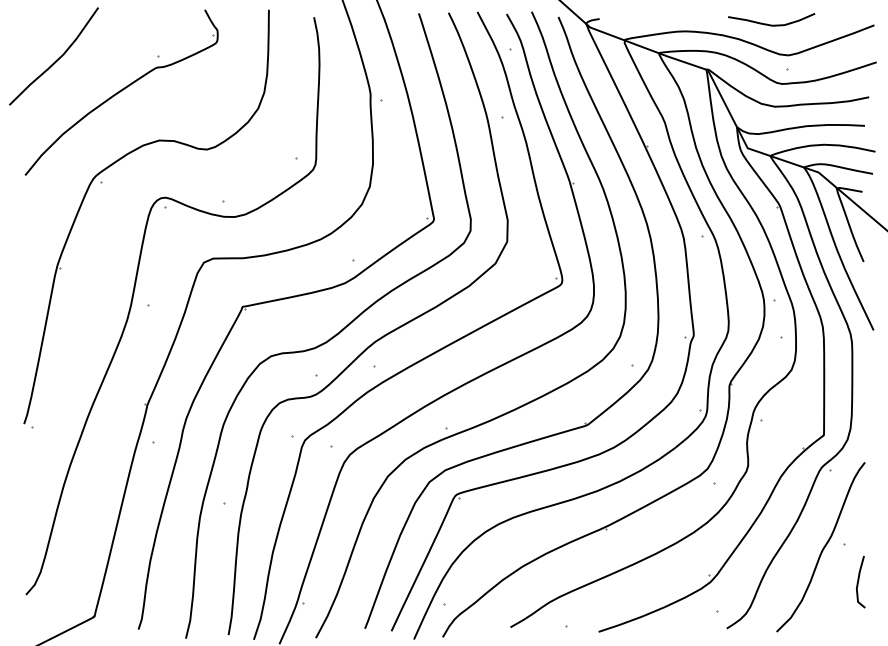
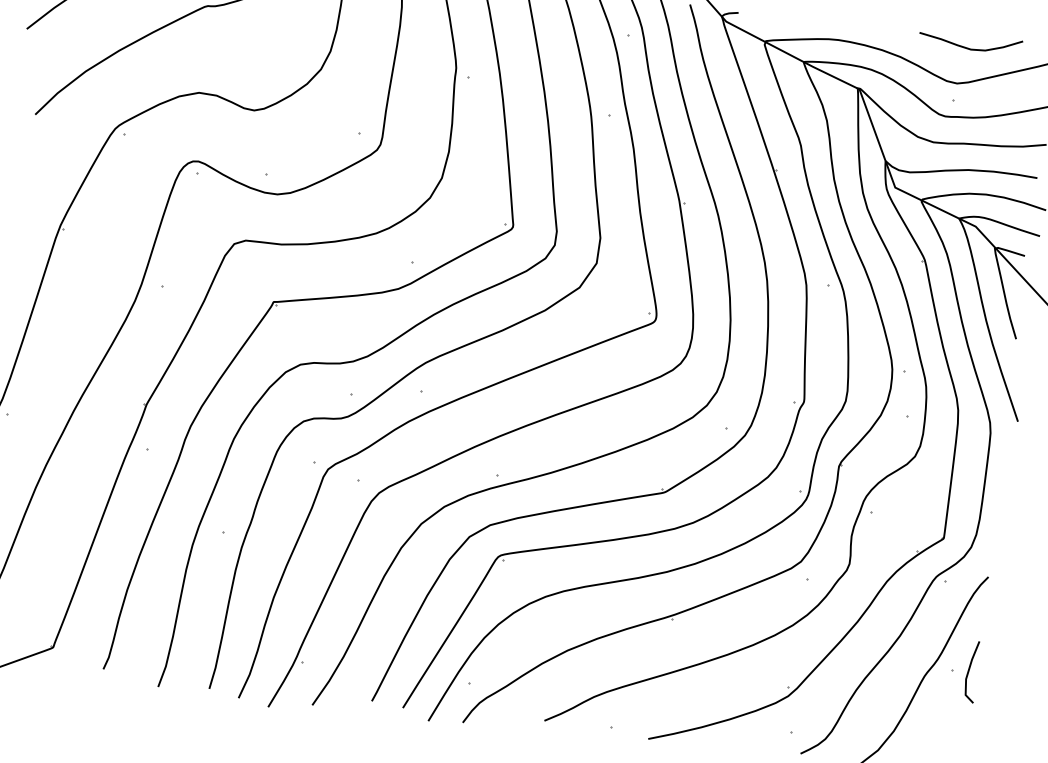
curve: (771, 24) -> (969, 47), moved
line: (859, 580) -> (970, 669), moved

